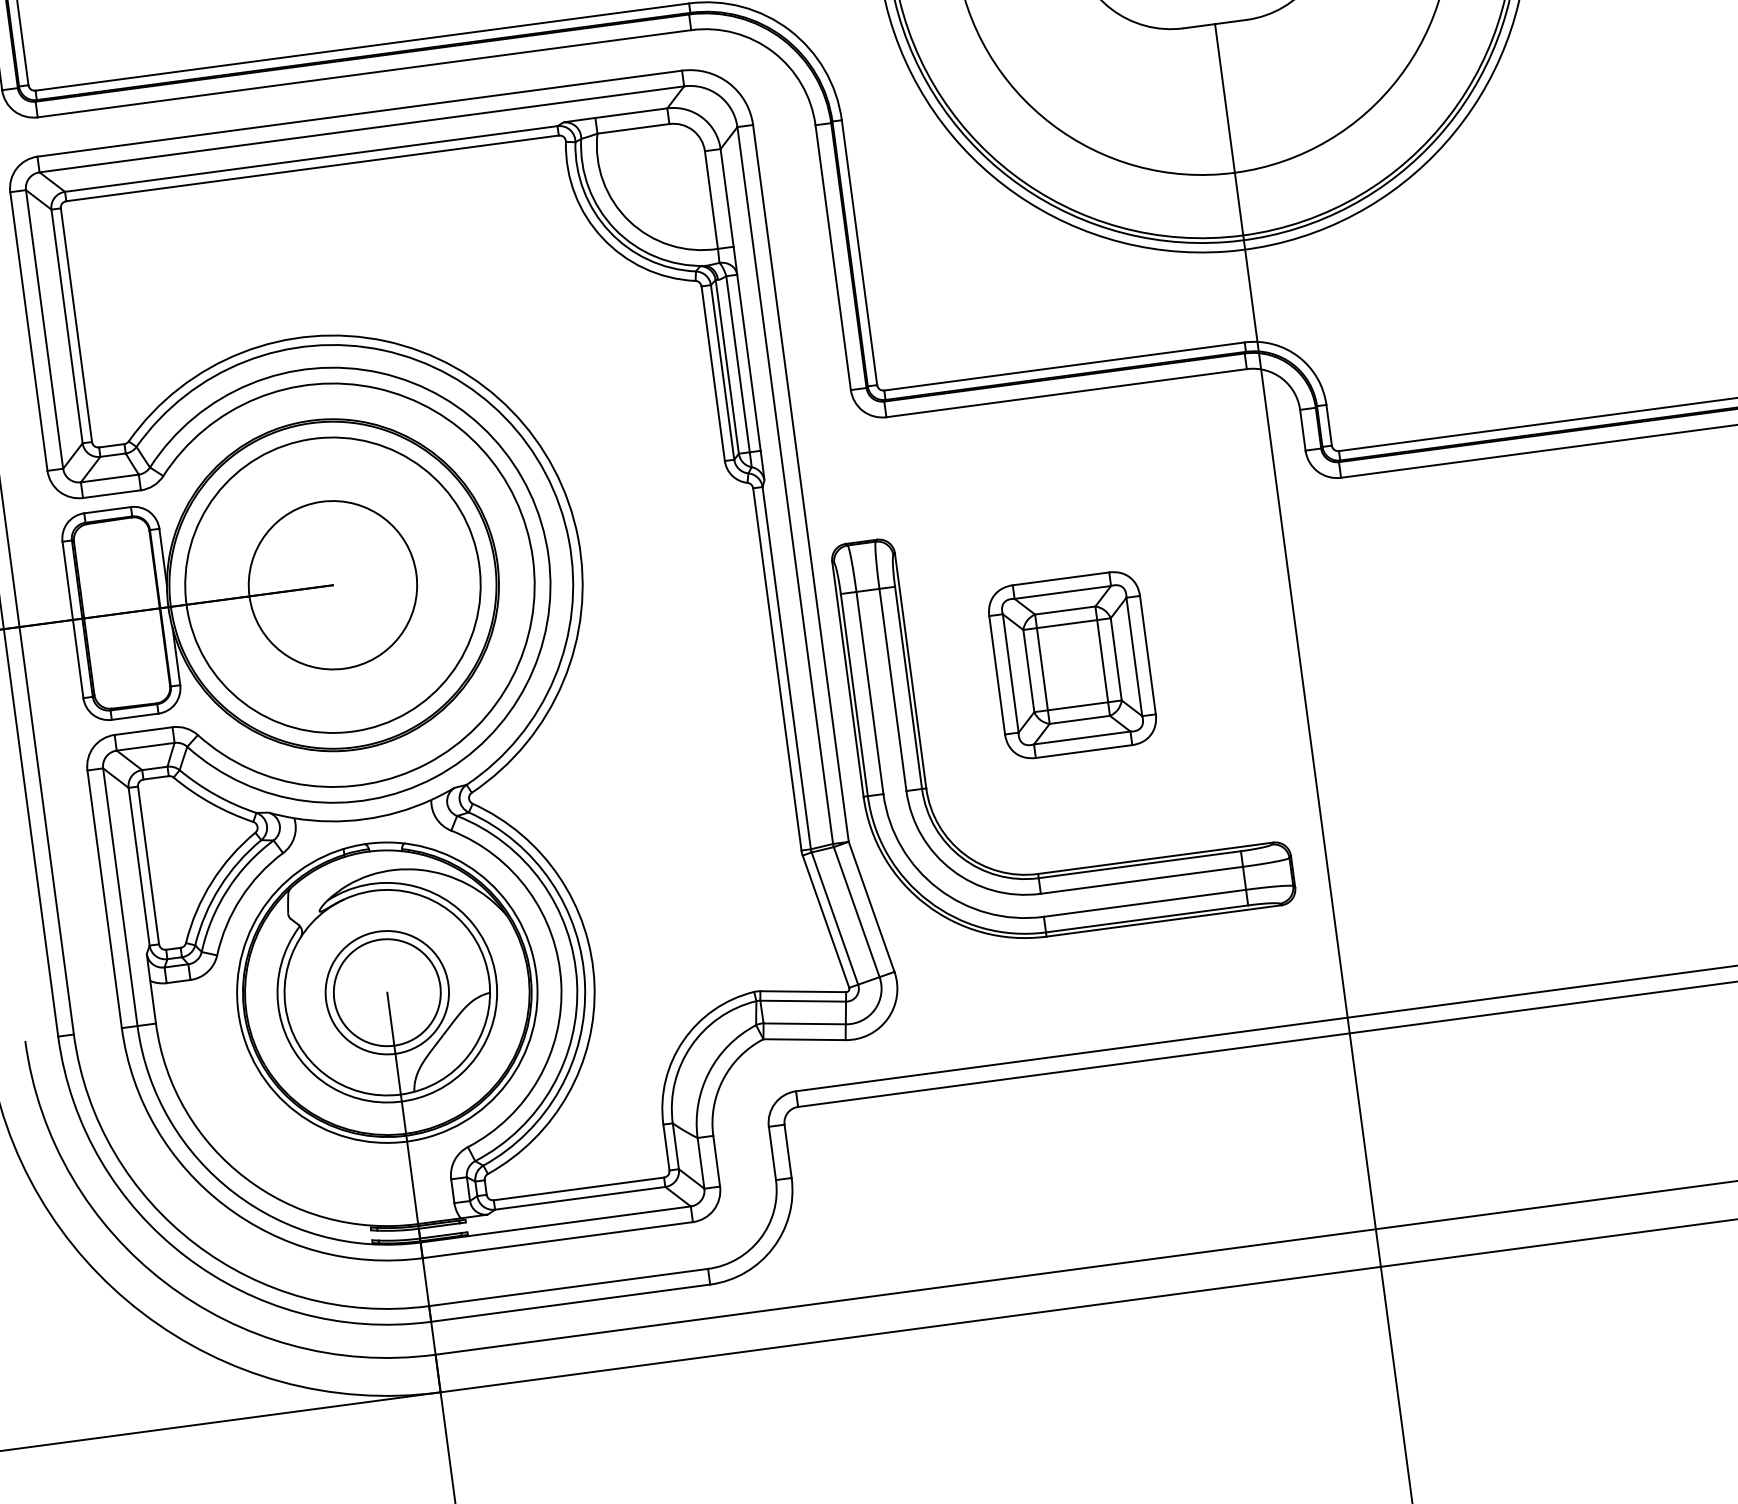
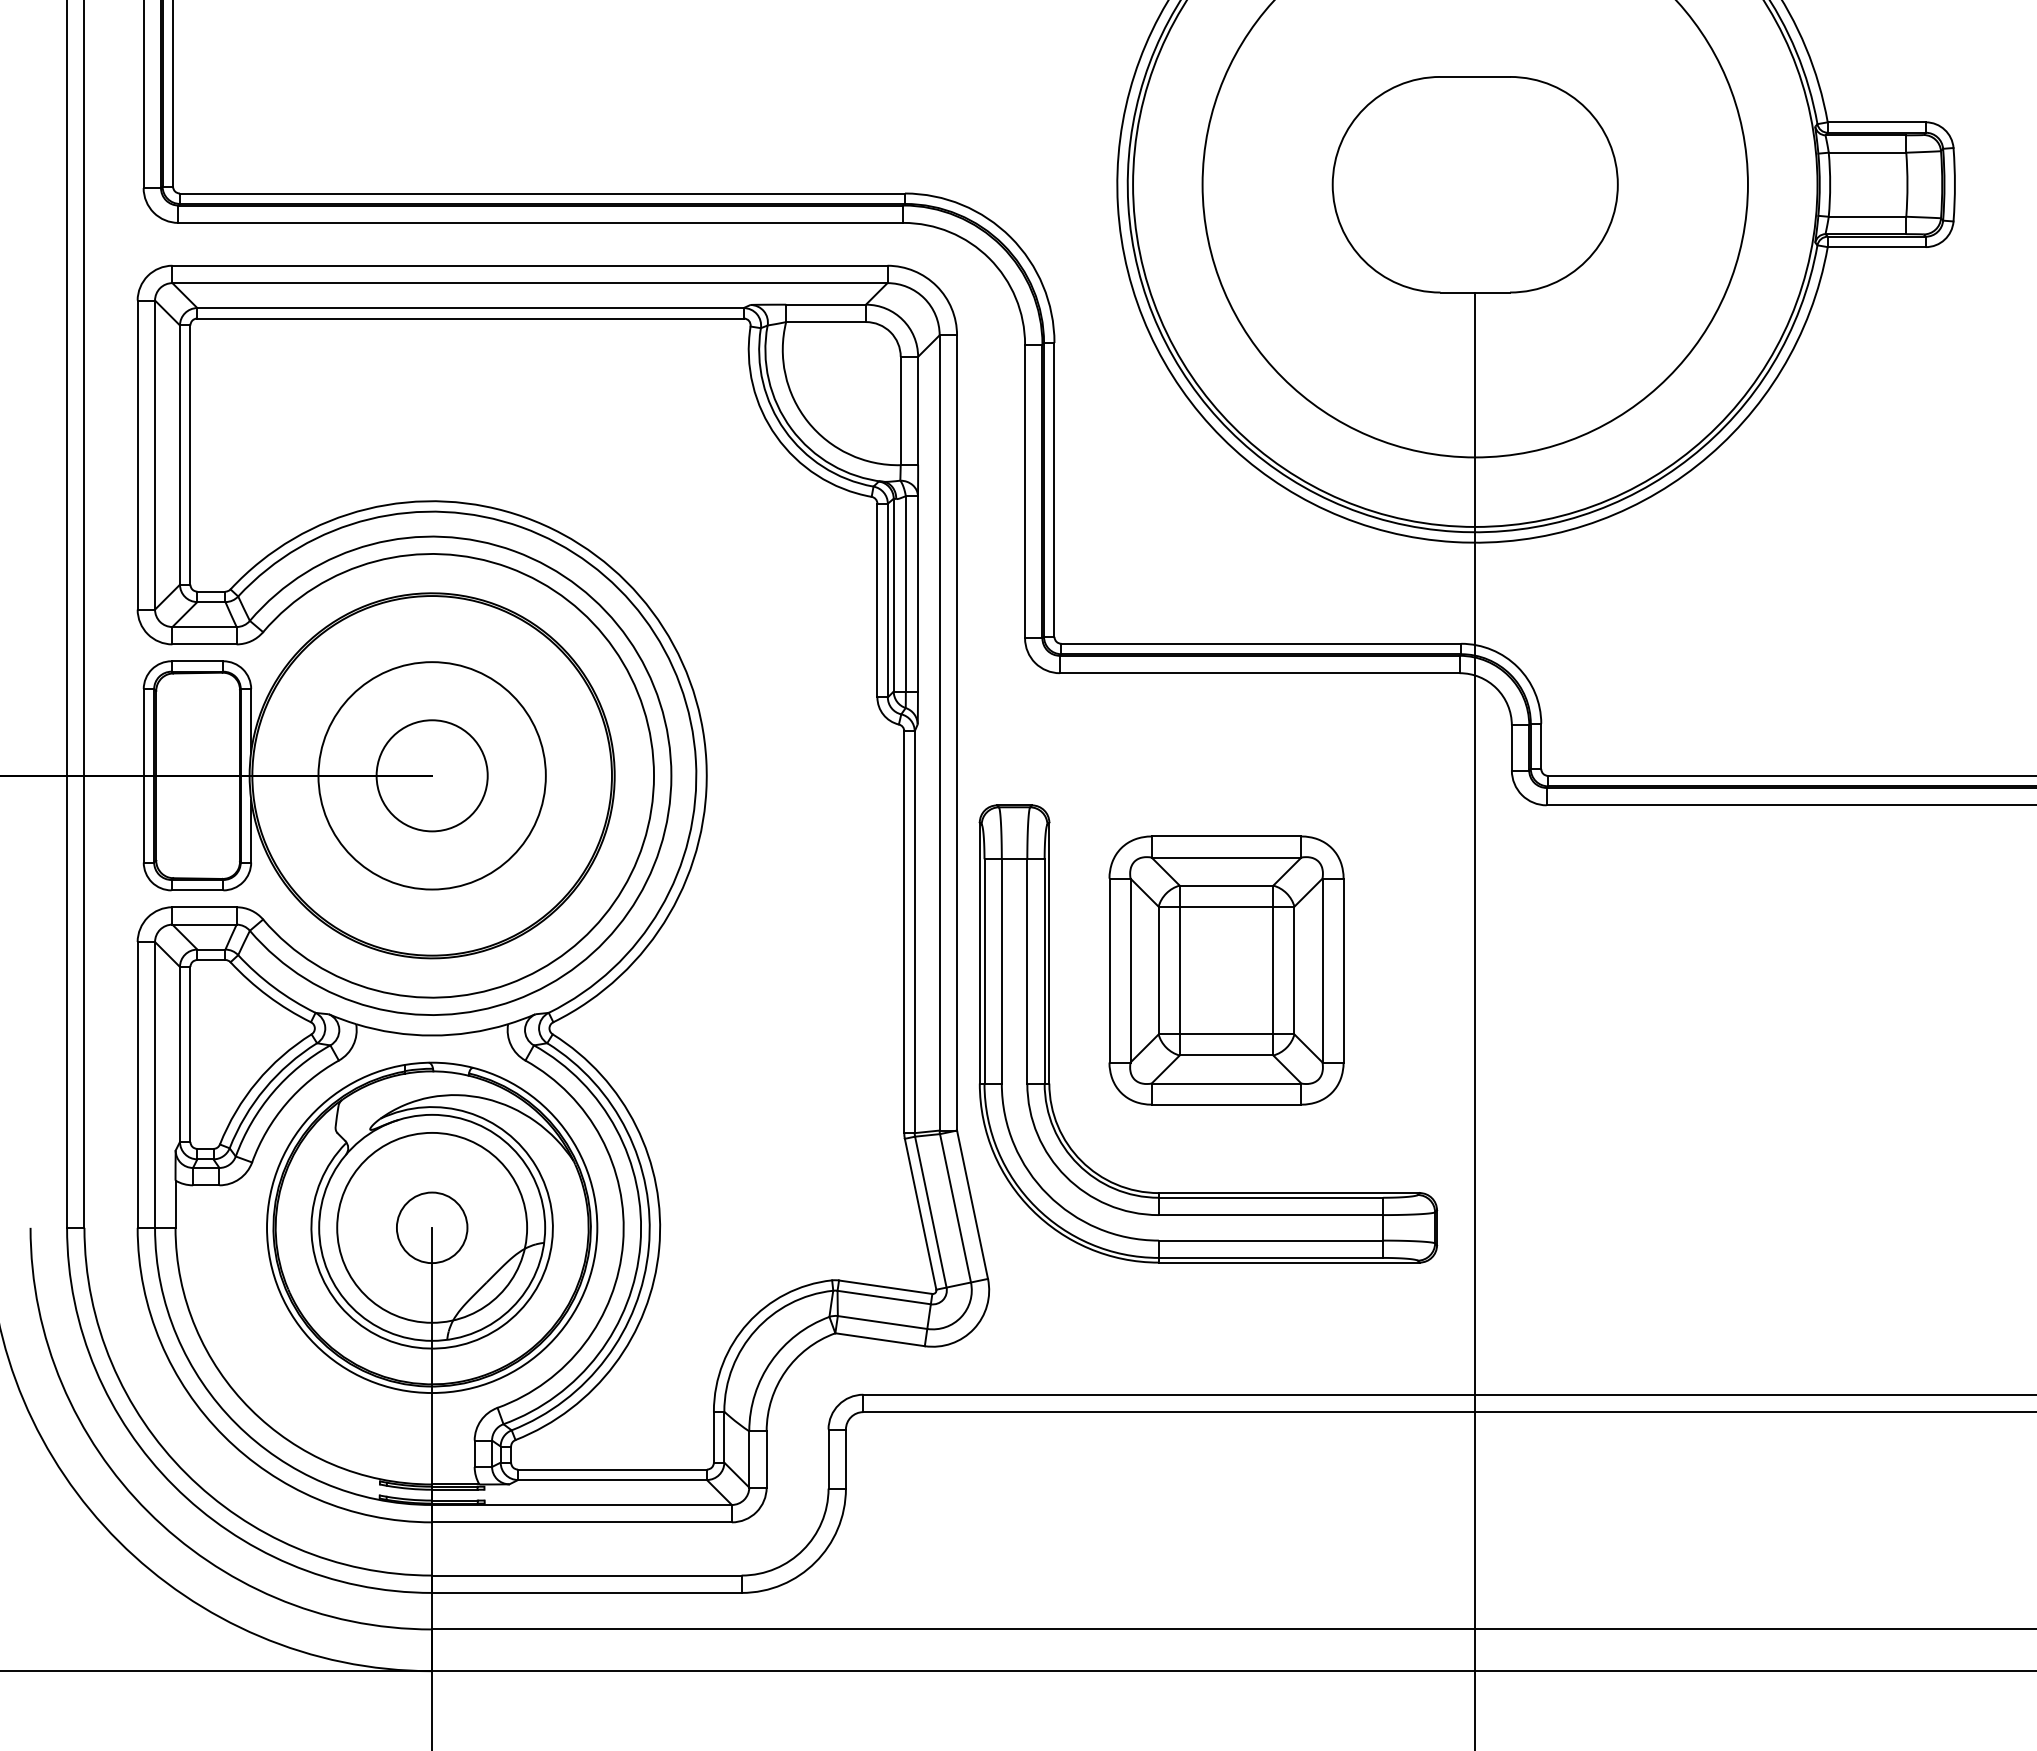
circle: (332, 585) -> (431, 775), size x0.6
circle: (332, 585) -> (431, 775), size x0.7
part: (1072, 665) -> (1226, 970), size x1.4
circle: (386, 992) -> (431, 1227), size x0.6
circle: (387, 992) -> (432, 1227), size x1.4

